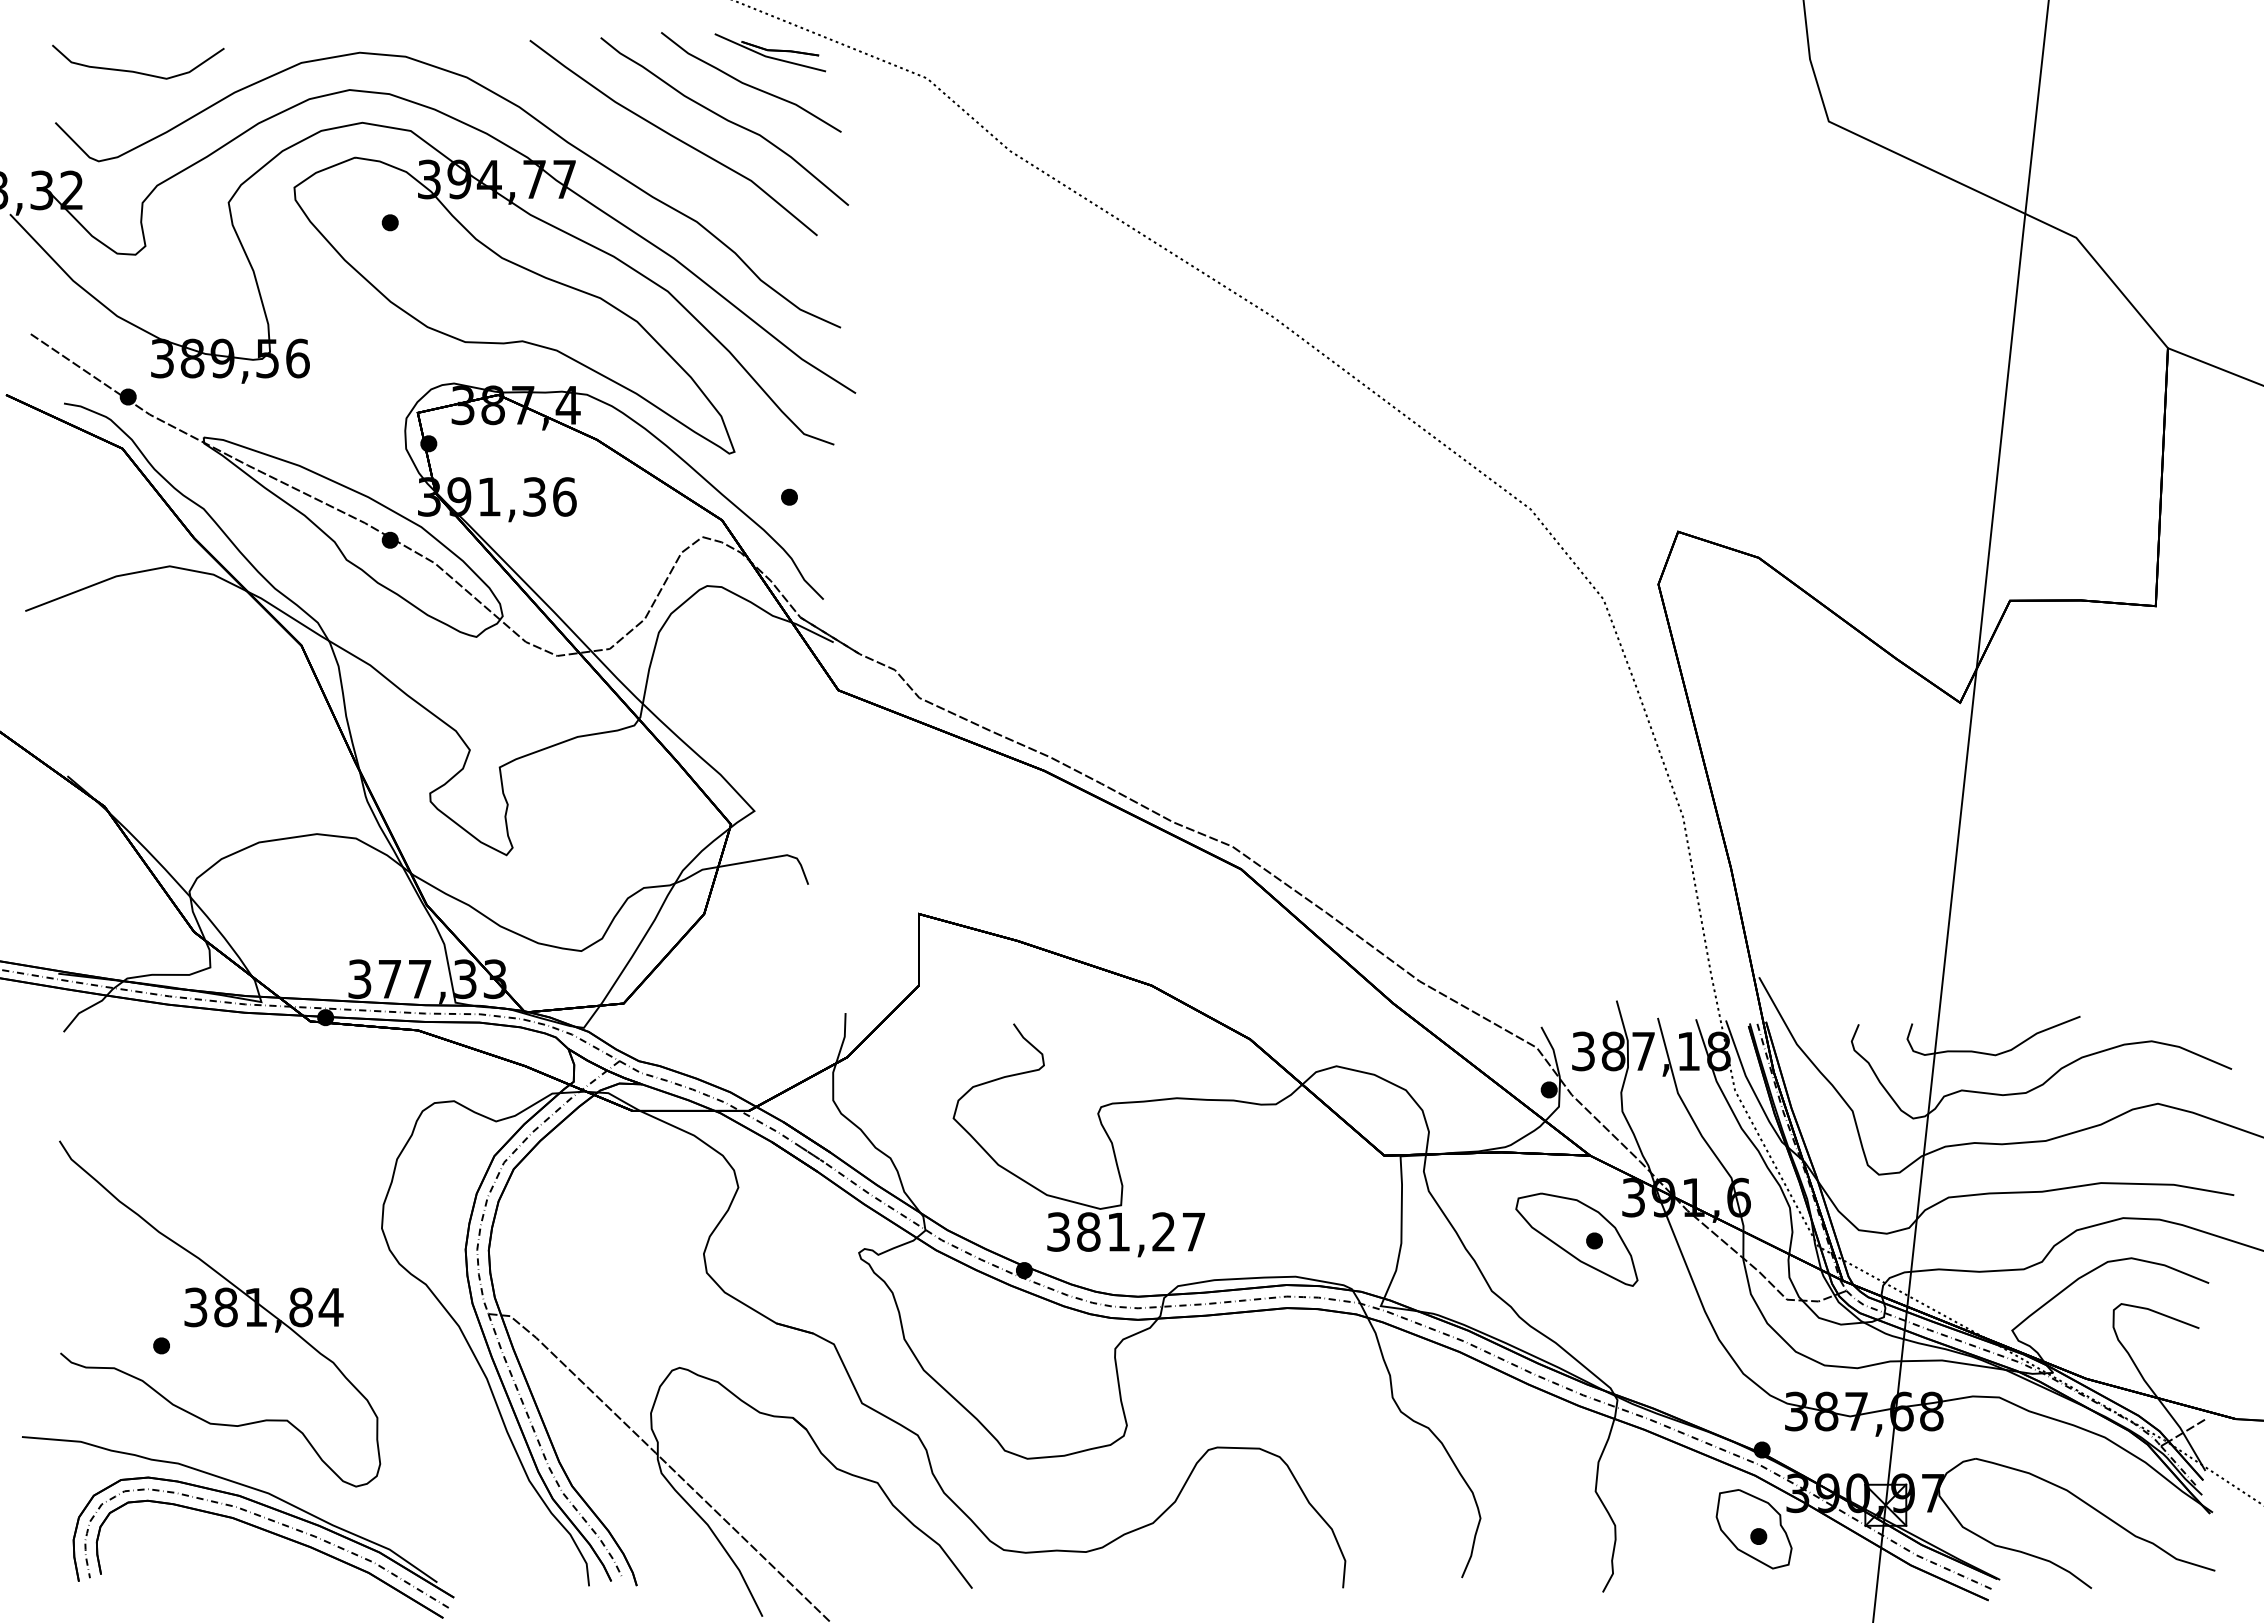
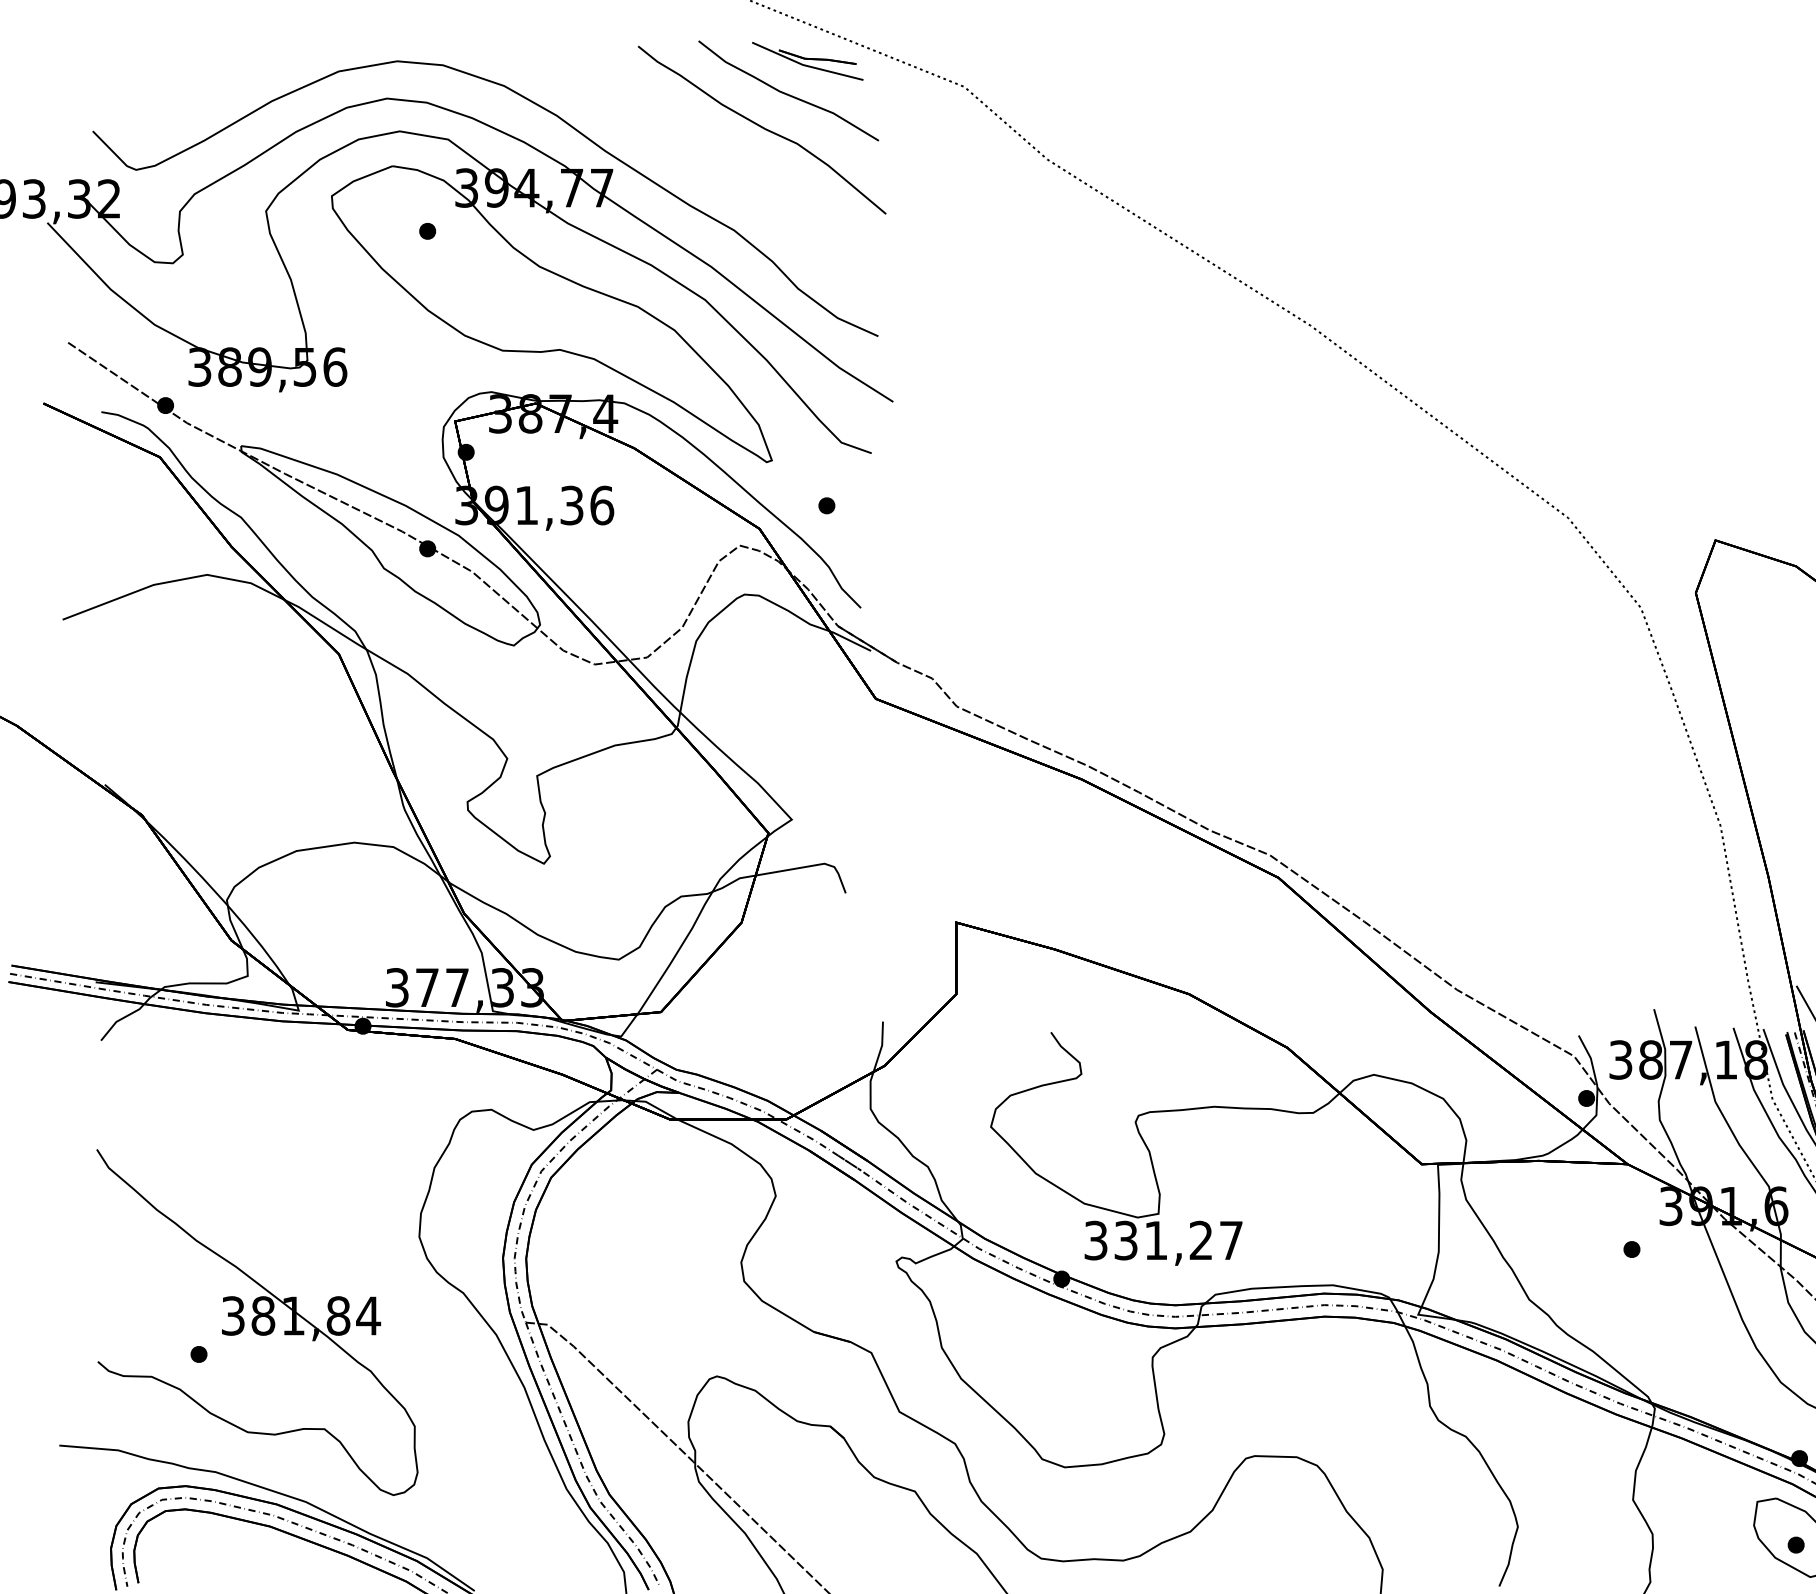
curve: (137, 71) -> (174, 80), removed
curve: (673, 137) -> (710, 146), removed
text: (1088, 1231) -> (1125, 1240), 381,27 -> 331,27
part: (1576, 1239) -> (1613, 1248), removed

